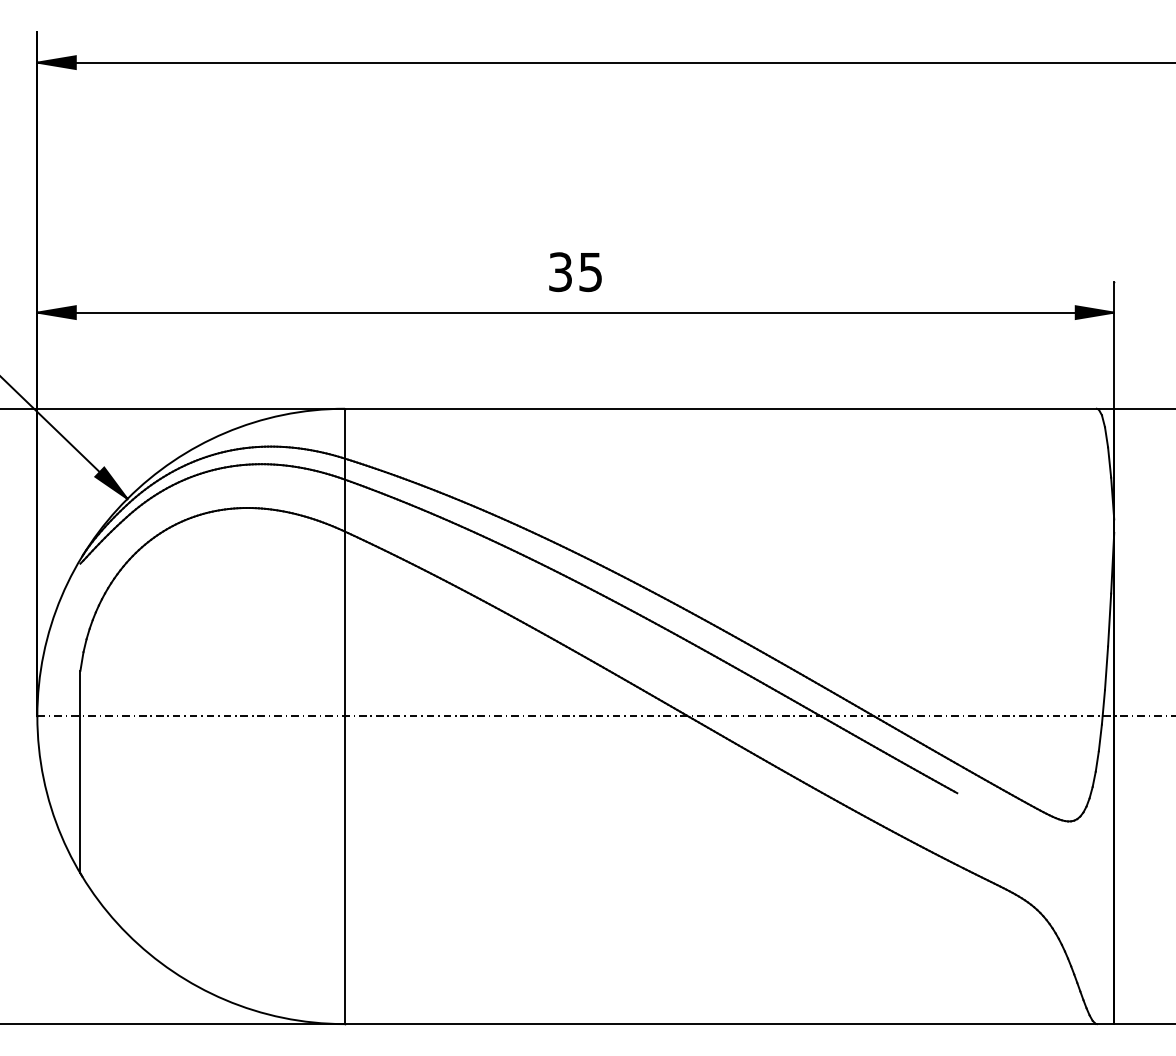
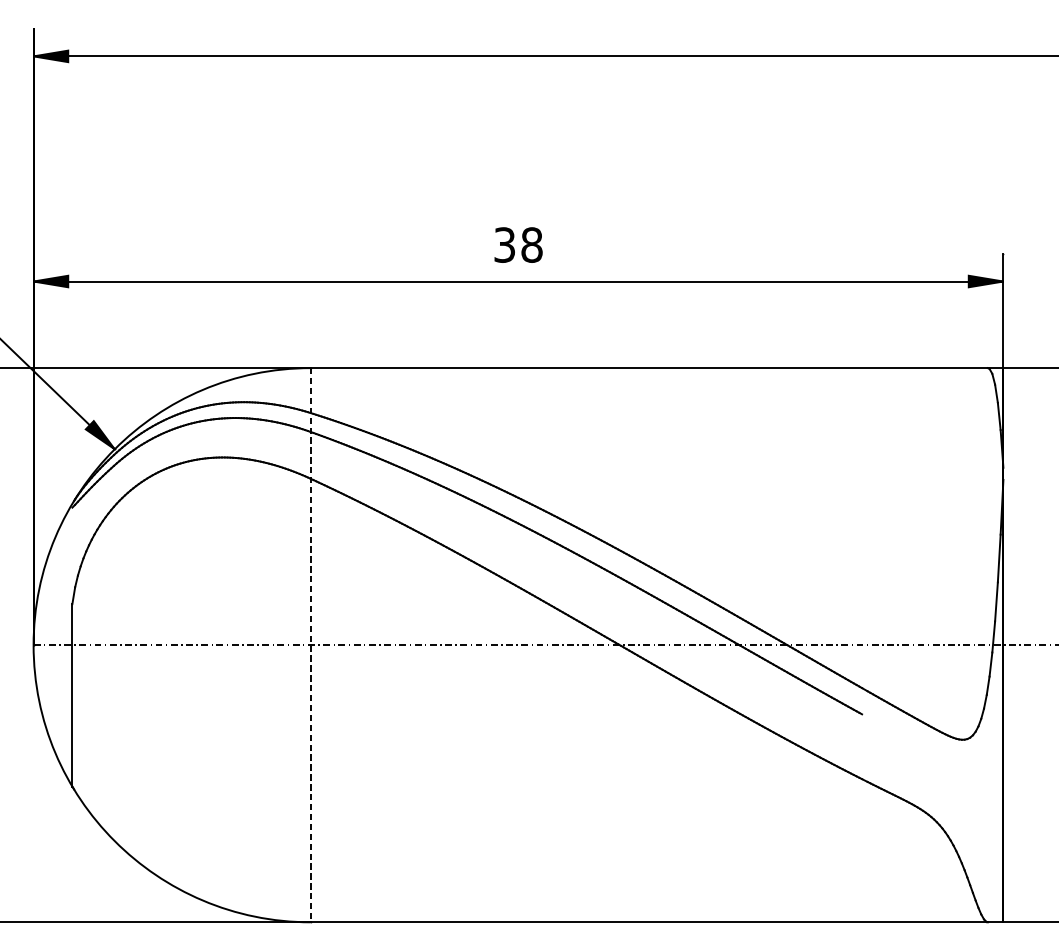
text: (590, 272) -> (531, 245), 35 -> 38
line: (345, 716) -> (311, 645), solid -> dashed

